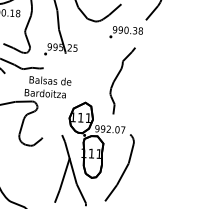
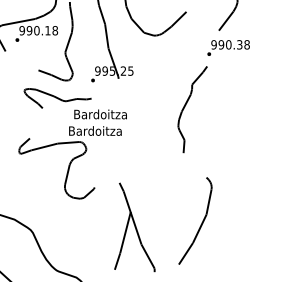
text: (126, 32) -> (228, 47), moved
text: (56, 81) -> (108, 114), Balsas de -> Bardoitza
part: (96, 140) -> (163, 187), removed

